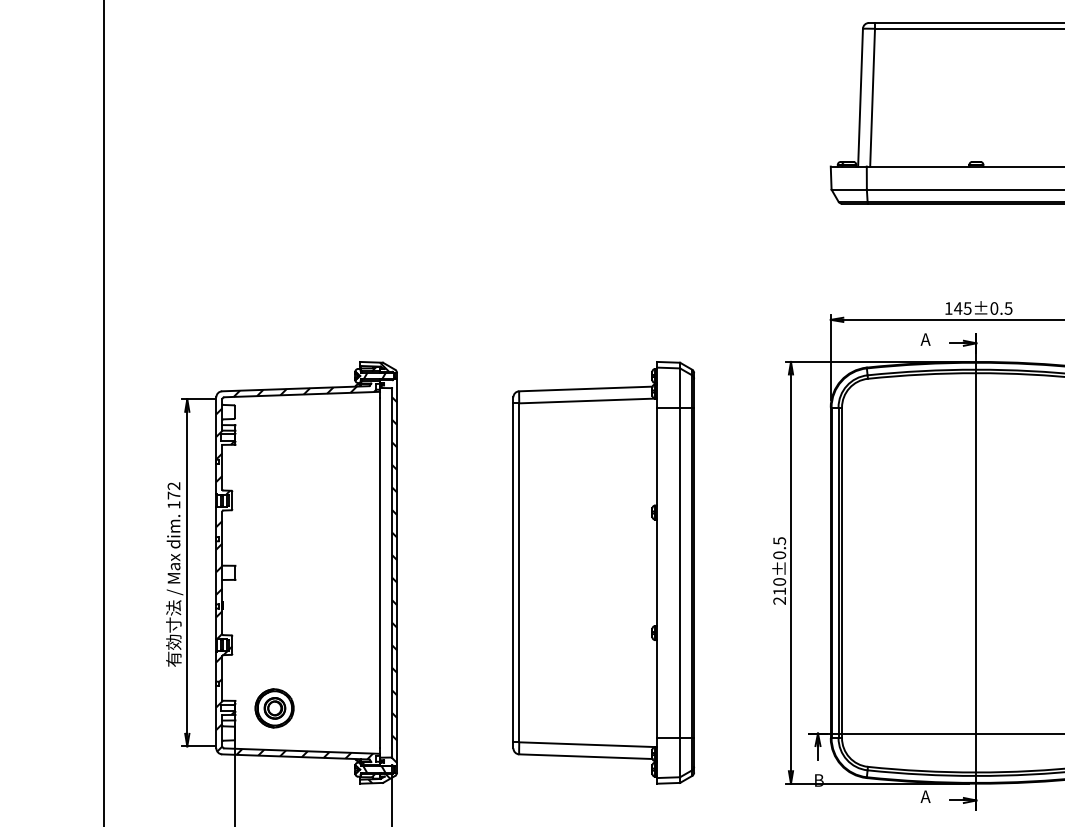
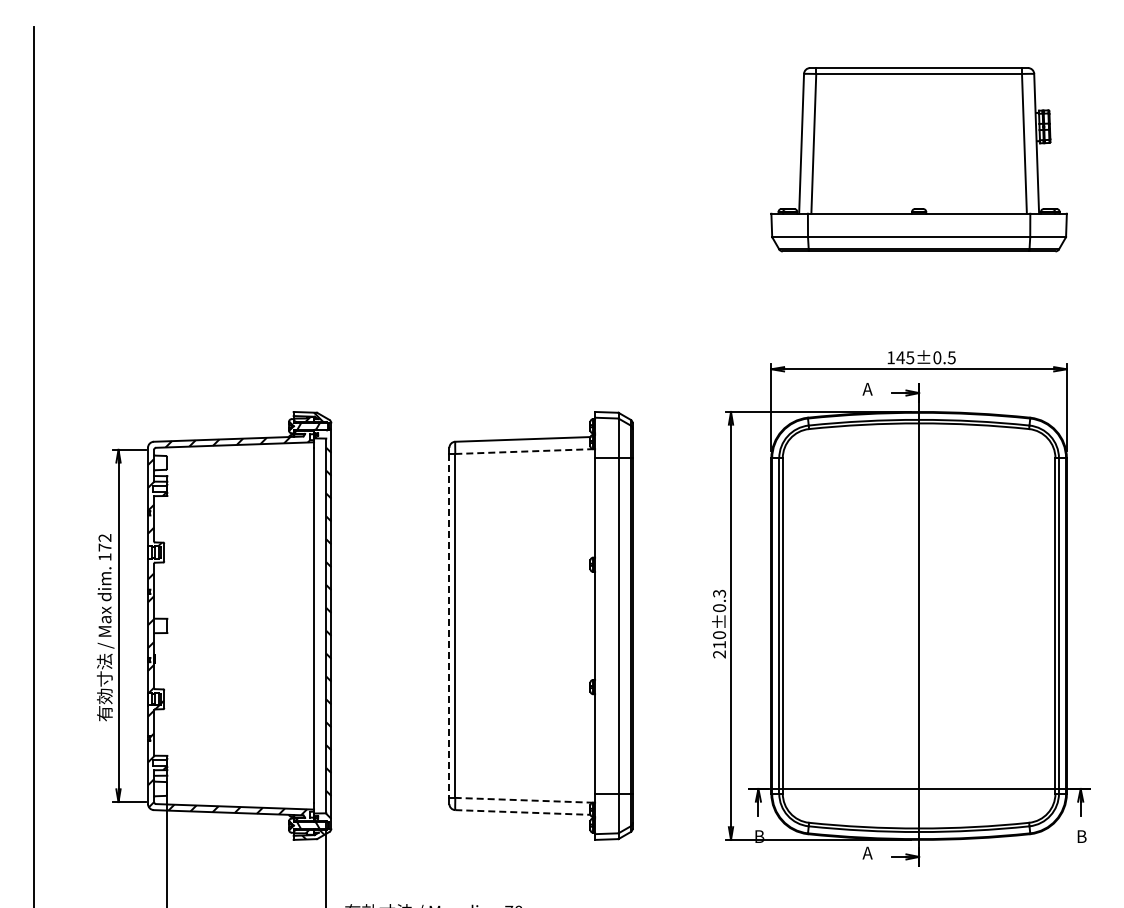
line: (587, 400) -> (524, 451), solid -> dashed
text: (779, 540) -> (719, 593), 210±0.5 -> 210±0.3
line: (513, 572) -> (449, 625), solid -> dashed
part: (274, 708) -> (206, 763), removed
line: (586, 744) -> (523, 800), solid -> dashed
line: (585, 756) -> (522, 812), solid -> dashed

